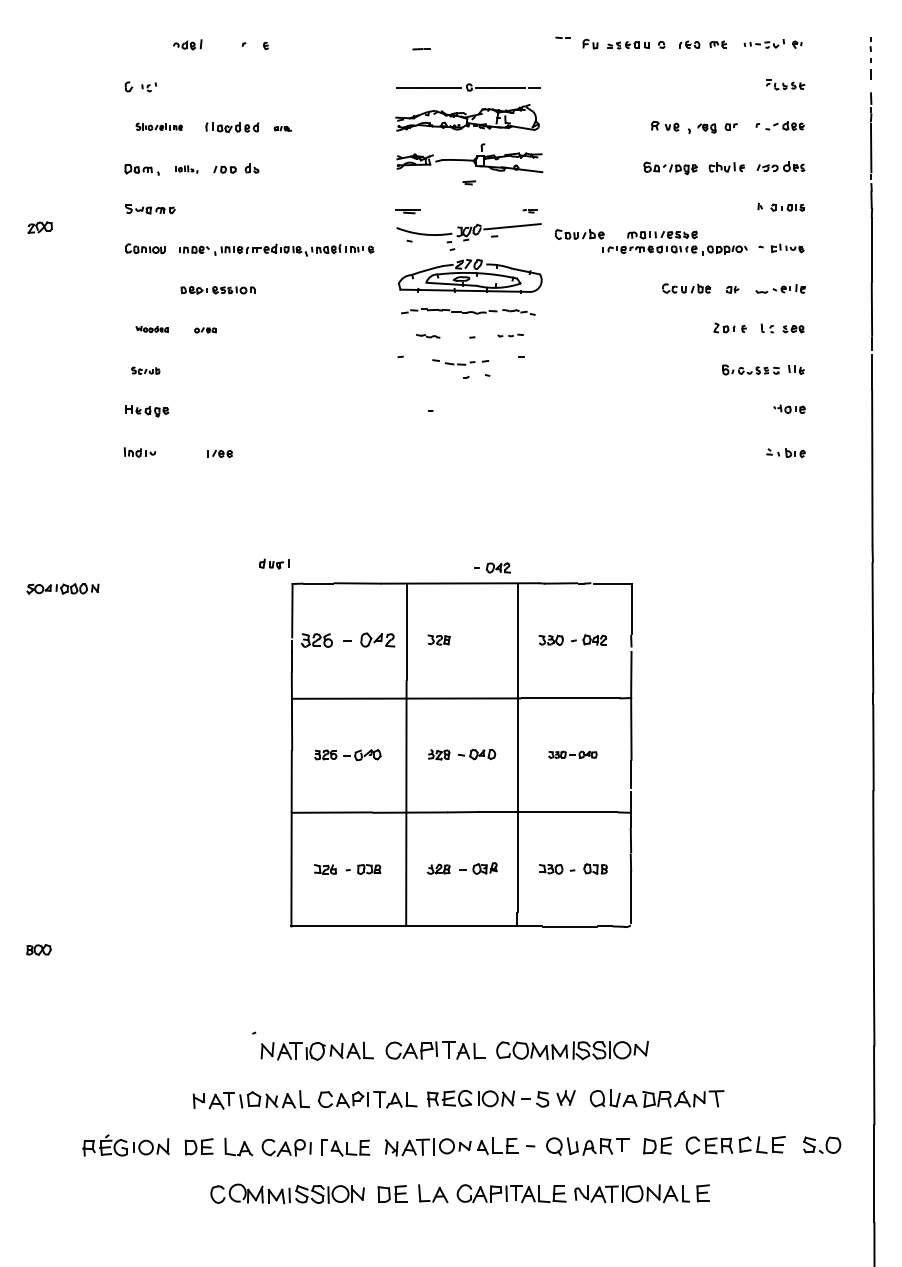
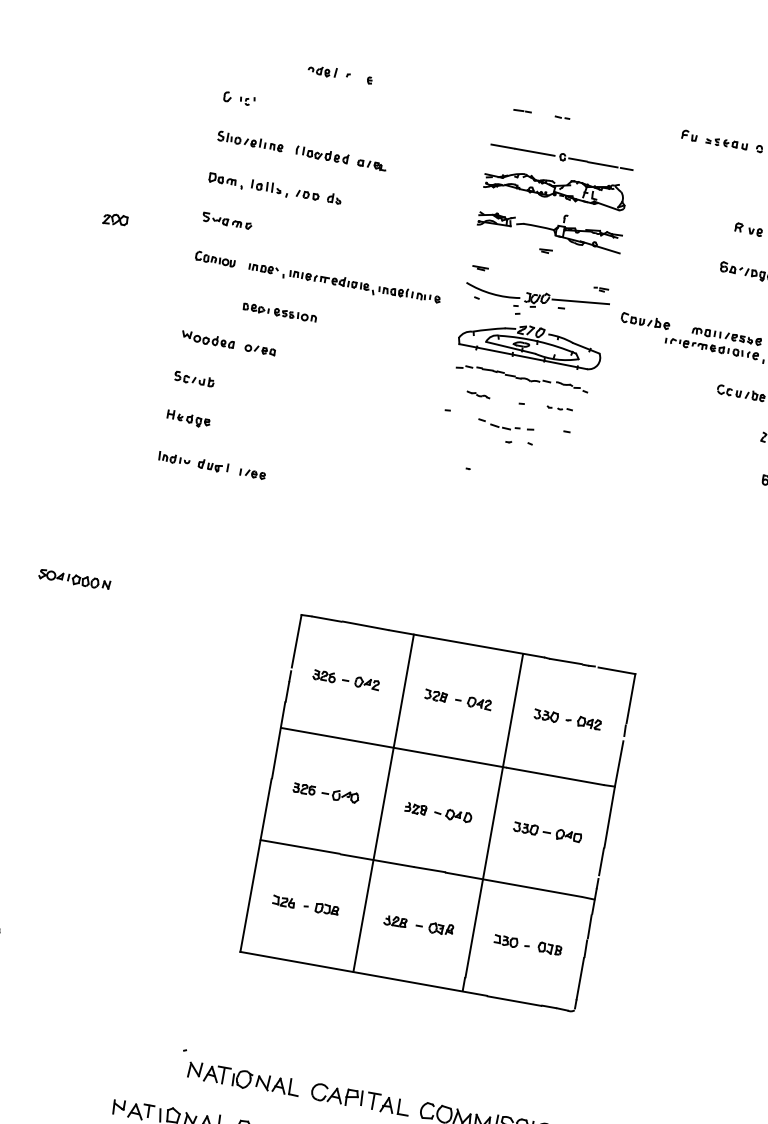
line: (562, 37) -> (561, 117), moved
part: (187, 44) -> (322, 70), moved
part: (159, 126) -> (250, 141), size x1.43
part: (282, 128) -> (371, 164), size x1.67
part: (186, 169) -> (269, 188), size x1.67
part: (407, 211) -> (480, 268), size x0.62
part: (151, 329) -> (207, 339), size x1.67
part: (205, 330) -> (260, 350), size x1.43
part: (145, 370) -> (194, 379), size x1.43
part: (274, 563) -> (213, 465), moved
part: (492, 567) -> (473, 702), moved
part: (347, 639) -> (345, 679), size x0.71
part: (572, 754) -> (547, 831), size x1.43

